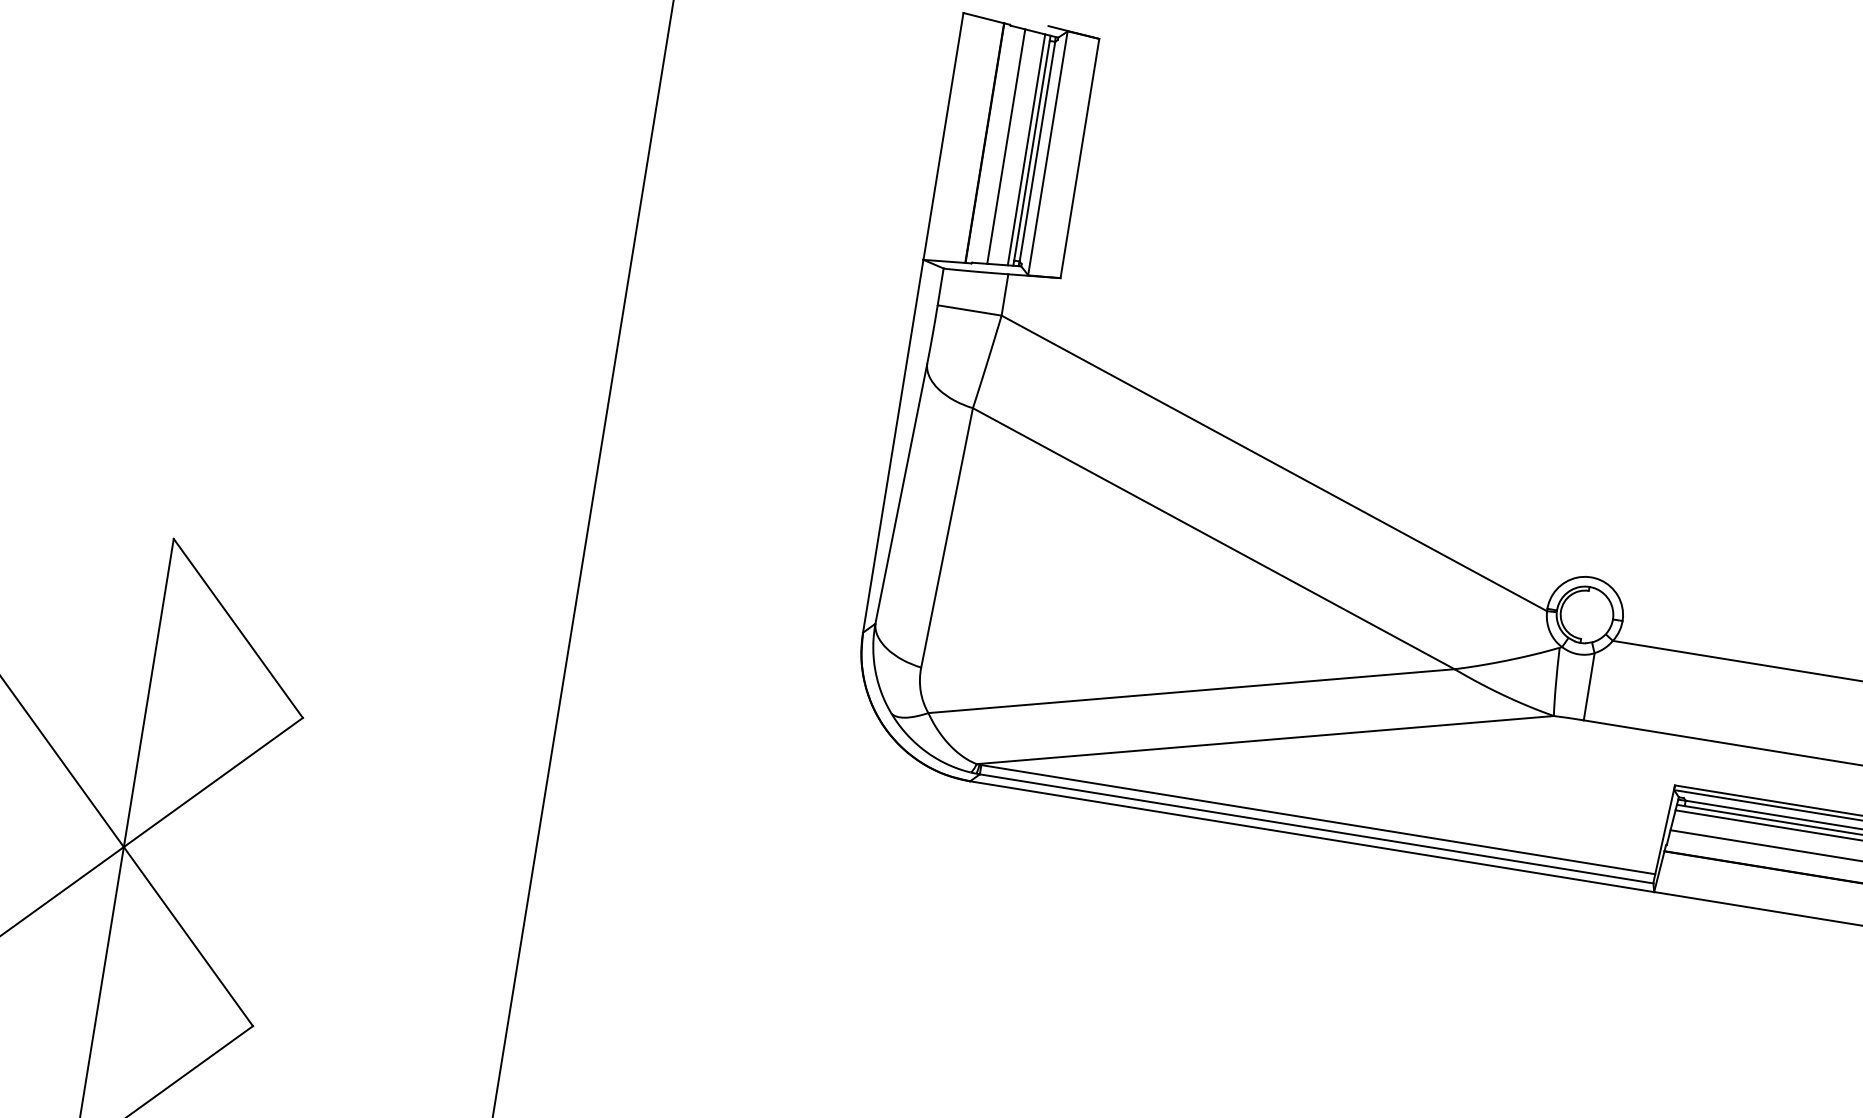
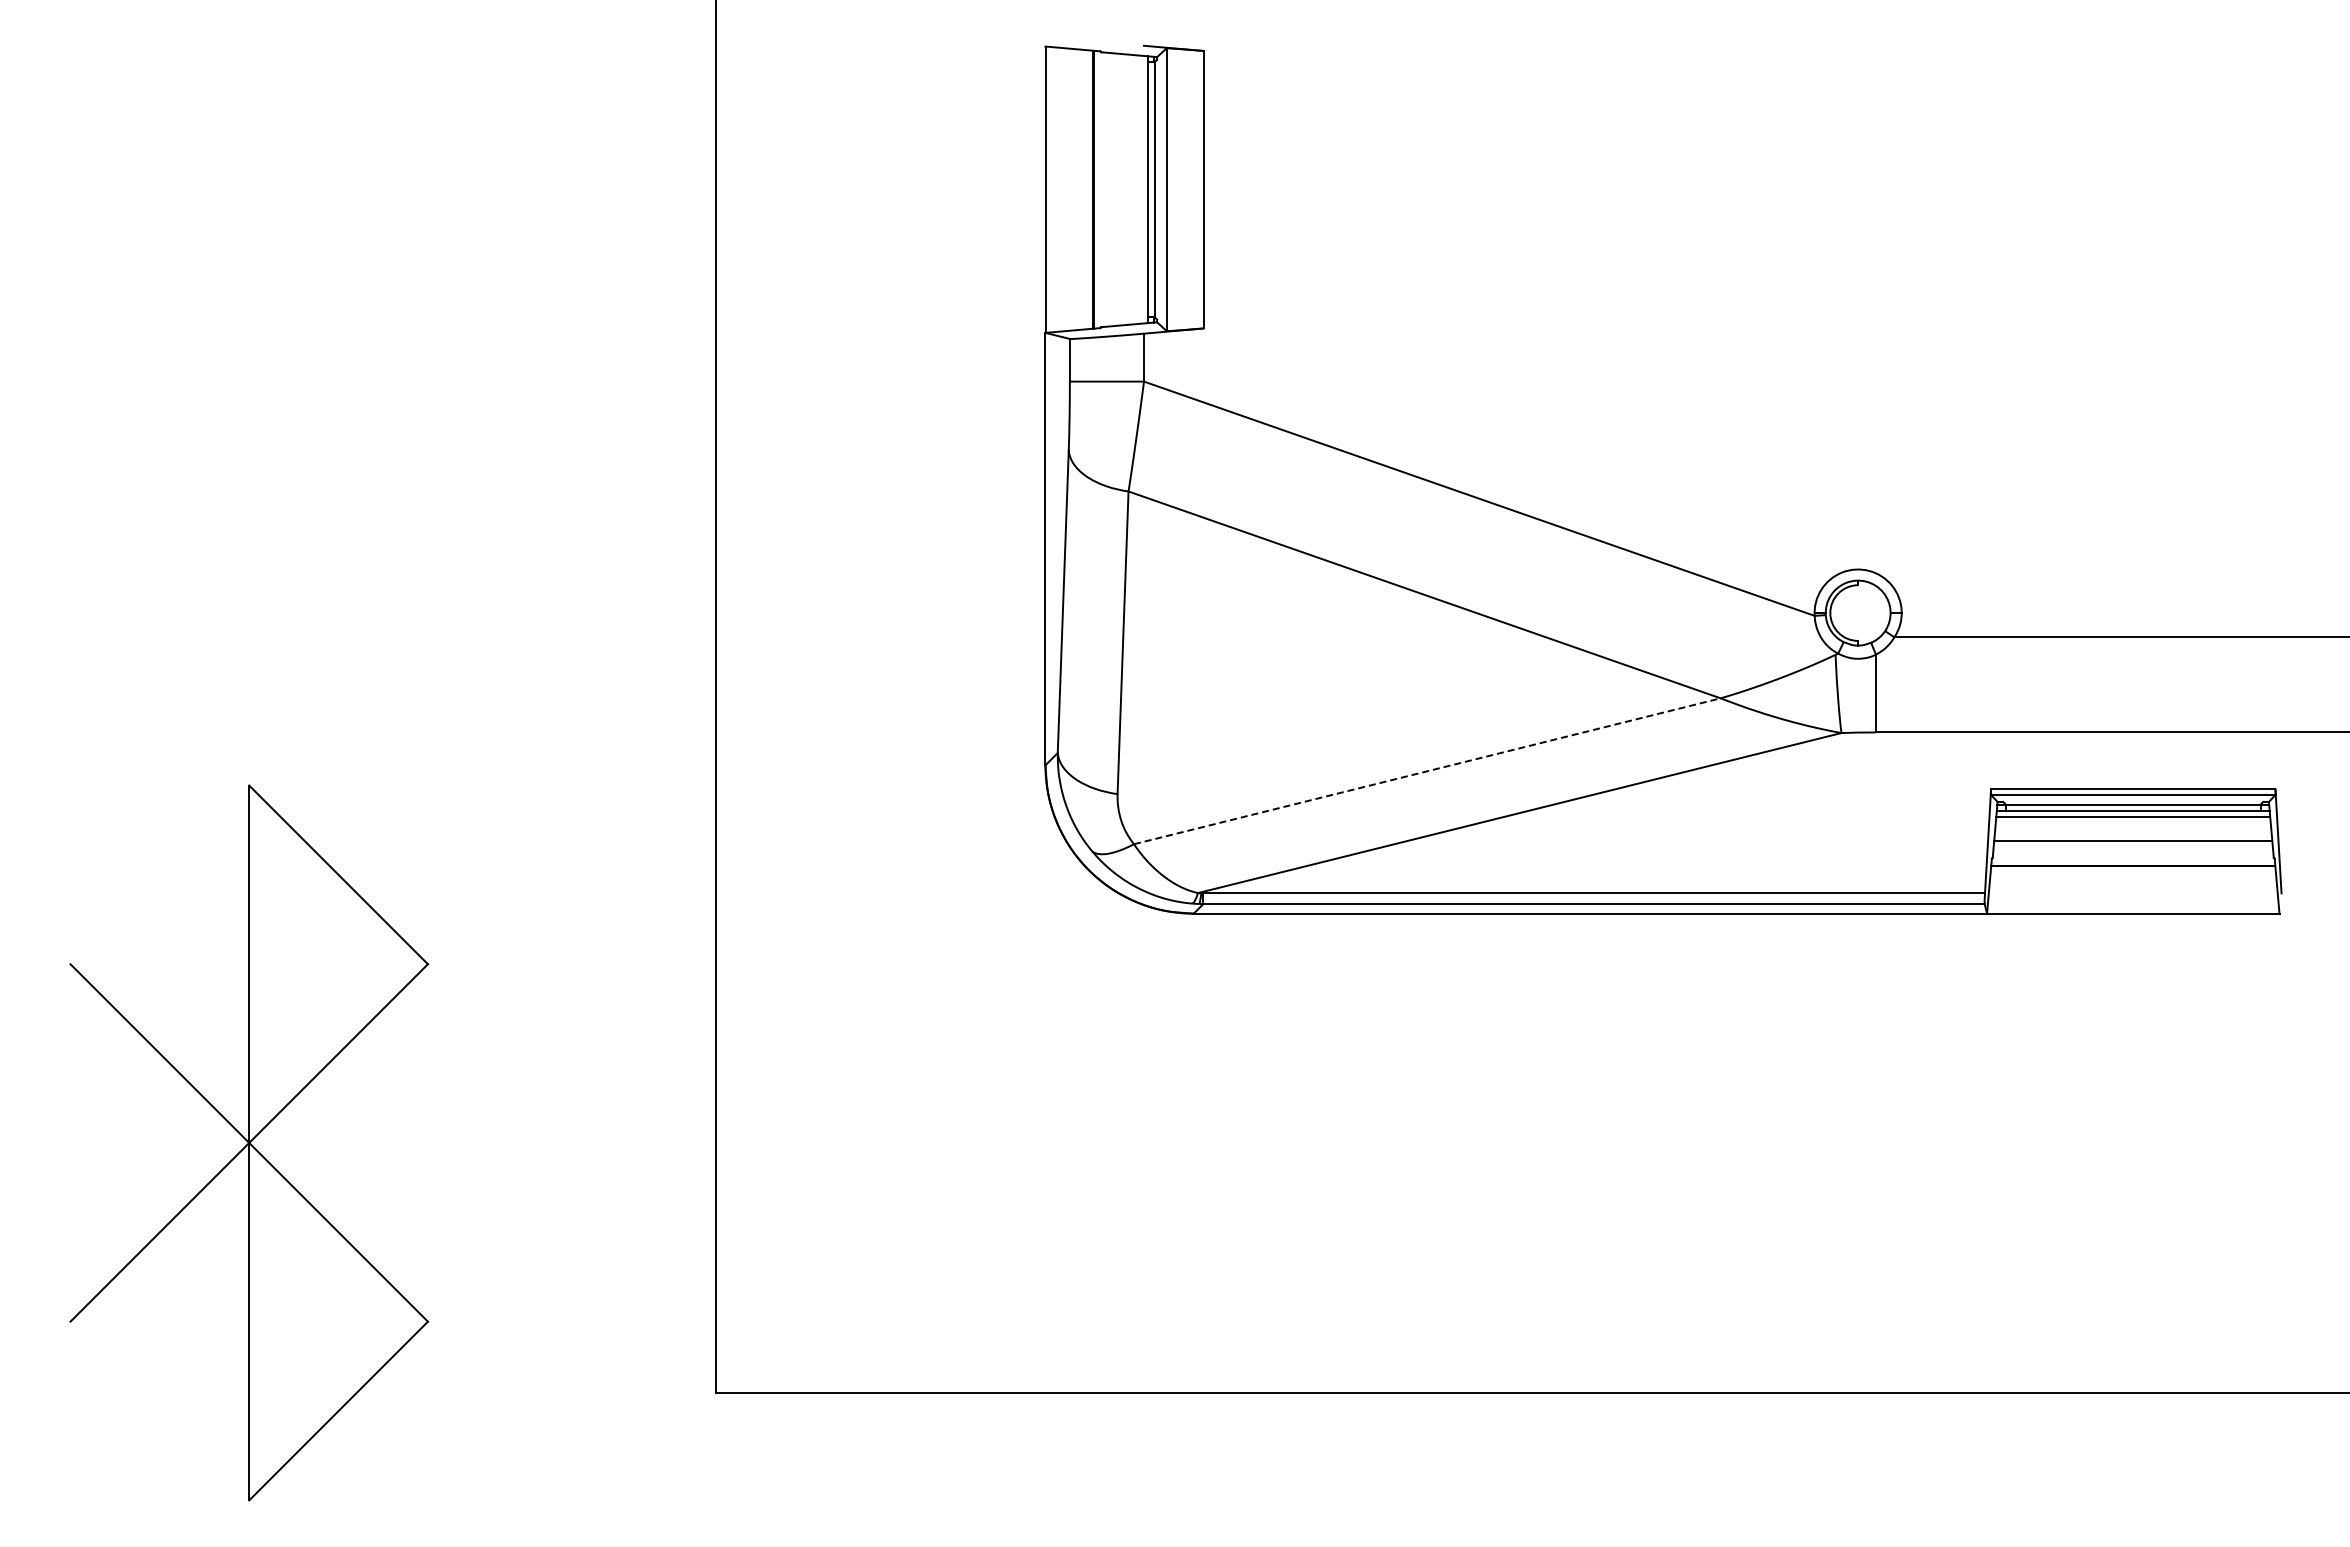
line: (1006, 146) -> (1118, 189), removed
line: (1026, 149) -> (1141, 189), removed
line: (1191, 691) -> (1427, 771), solid -> dashed

